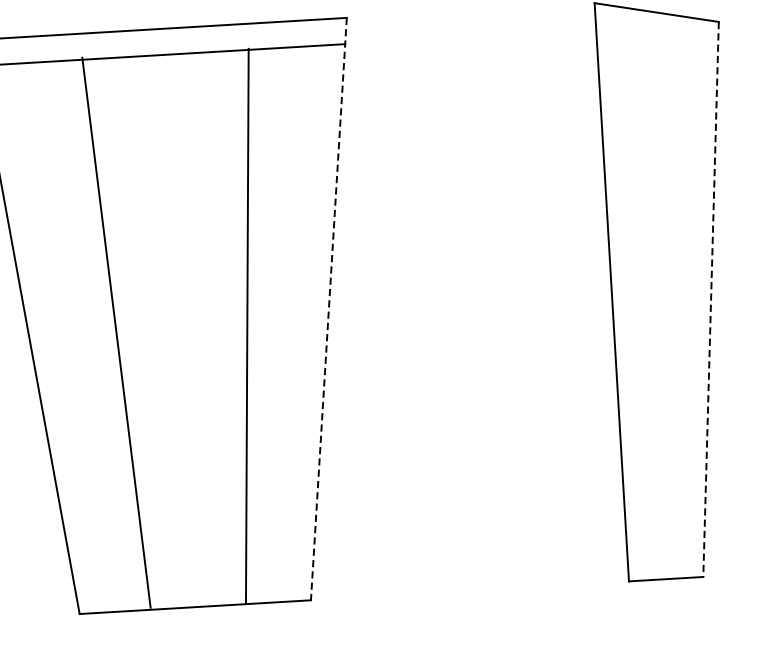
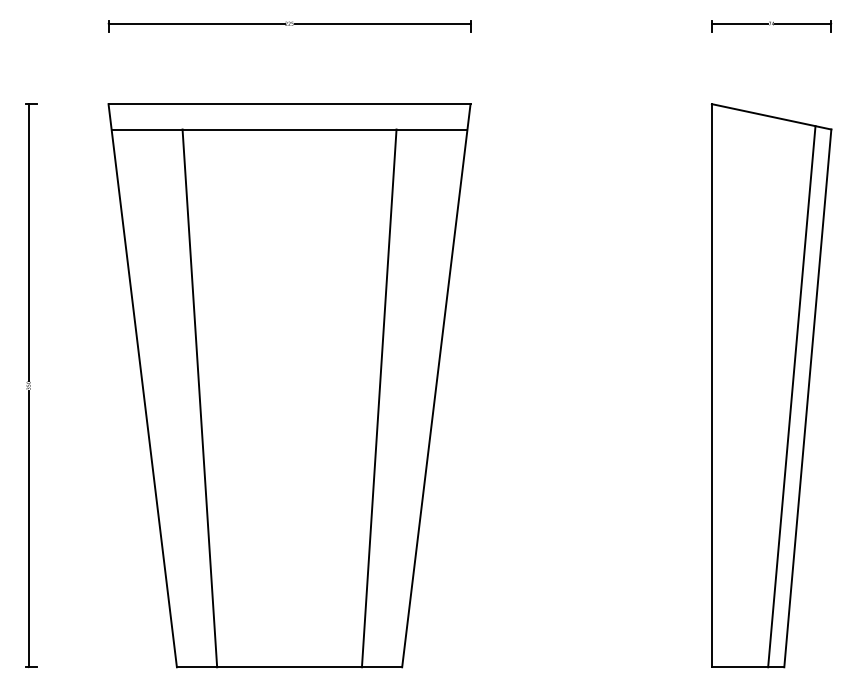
line: (694, 298) -> (791, 396), added
line: (710, 299) -> (807, 398), dashed -> solid
line: (329, 308) -> (436, 385), dashed -> solid
line: (246, 326) -> (378, 398), moved
line: (116, 332) -> (199, 398), moved

